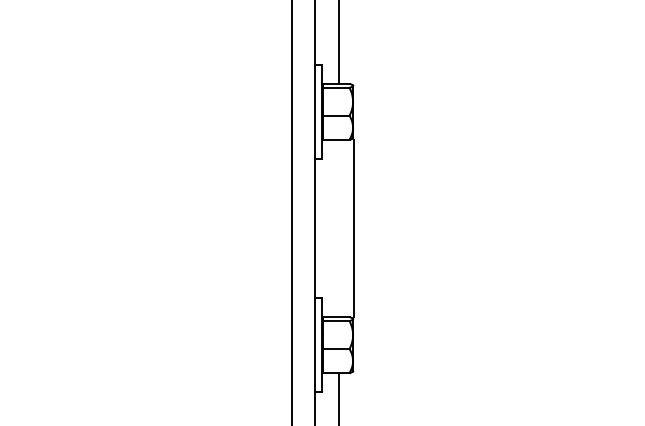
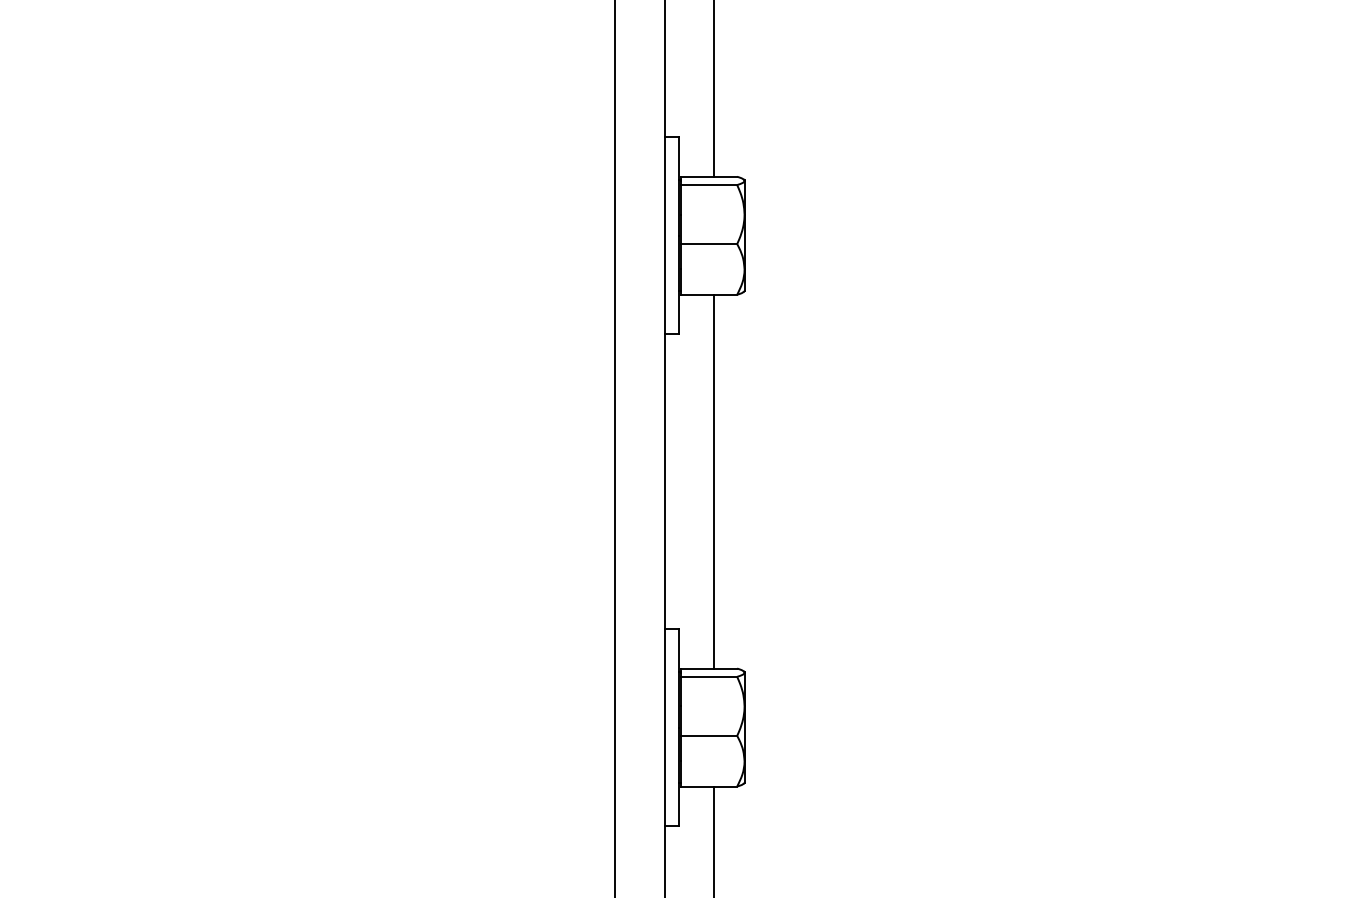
line: (353, 228) -> (713, 481), moved

